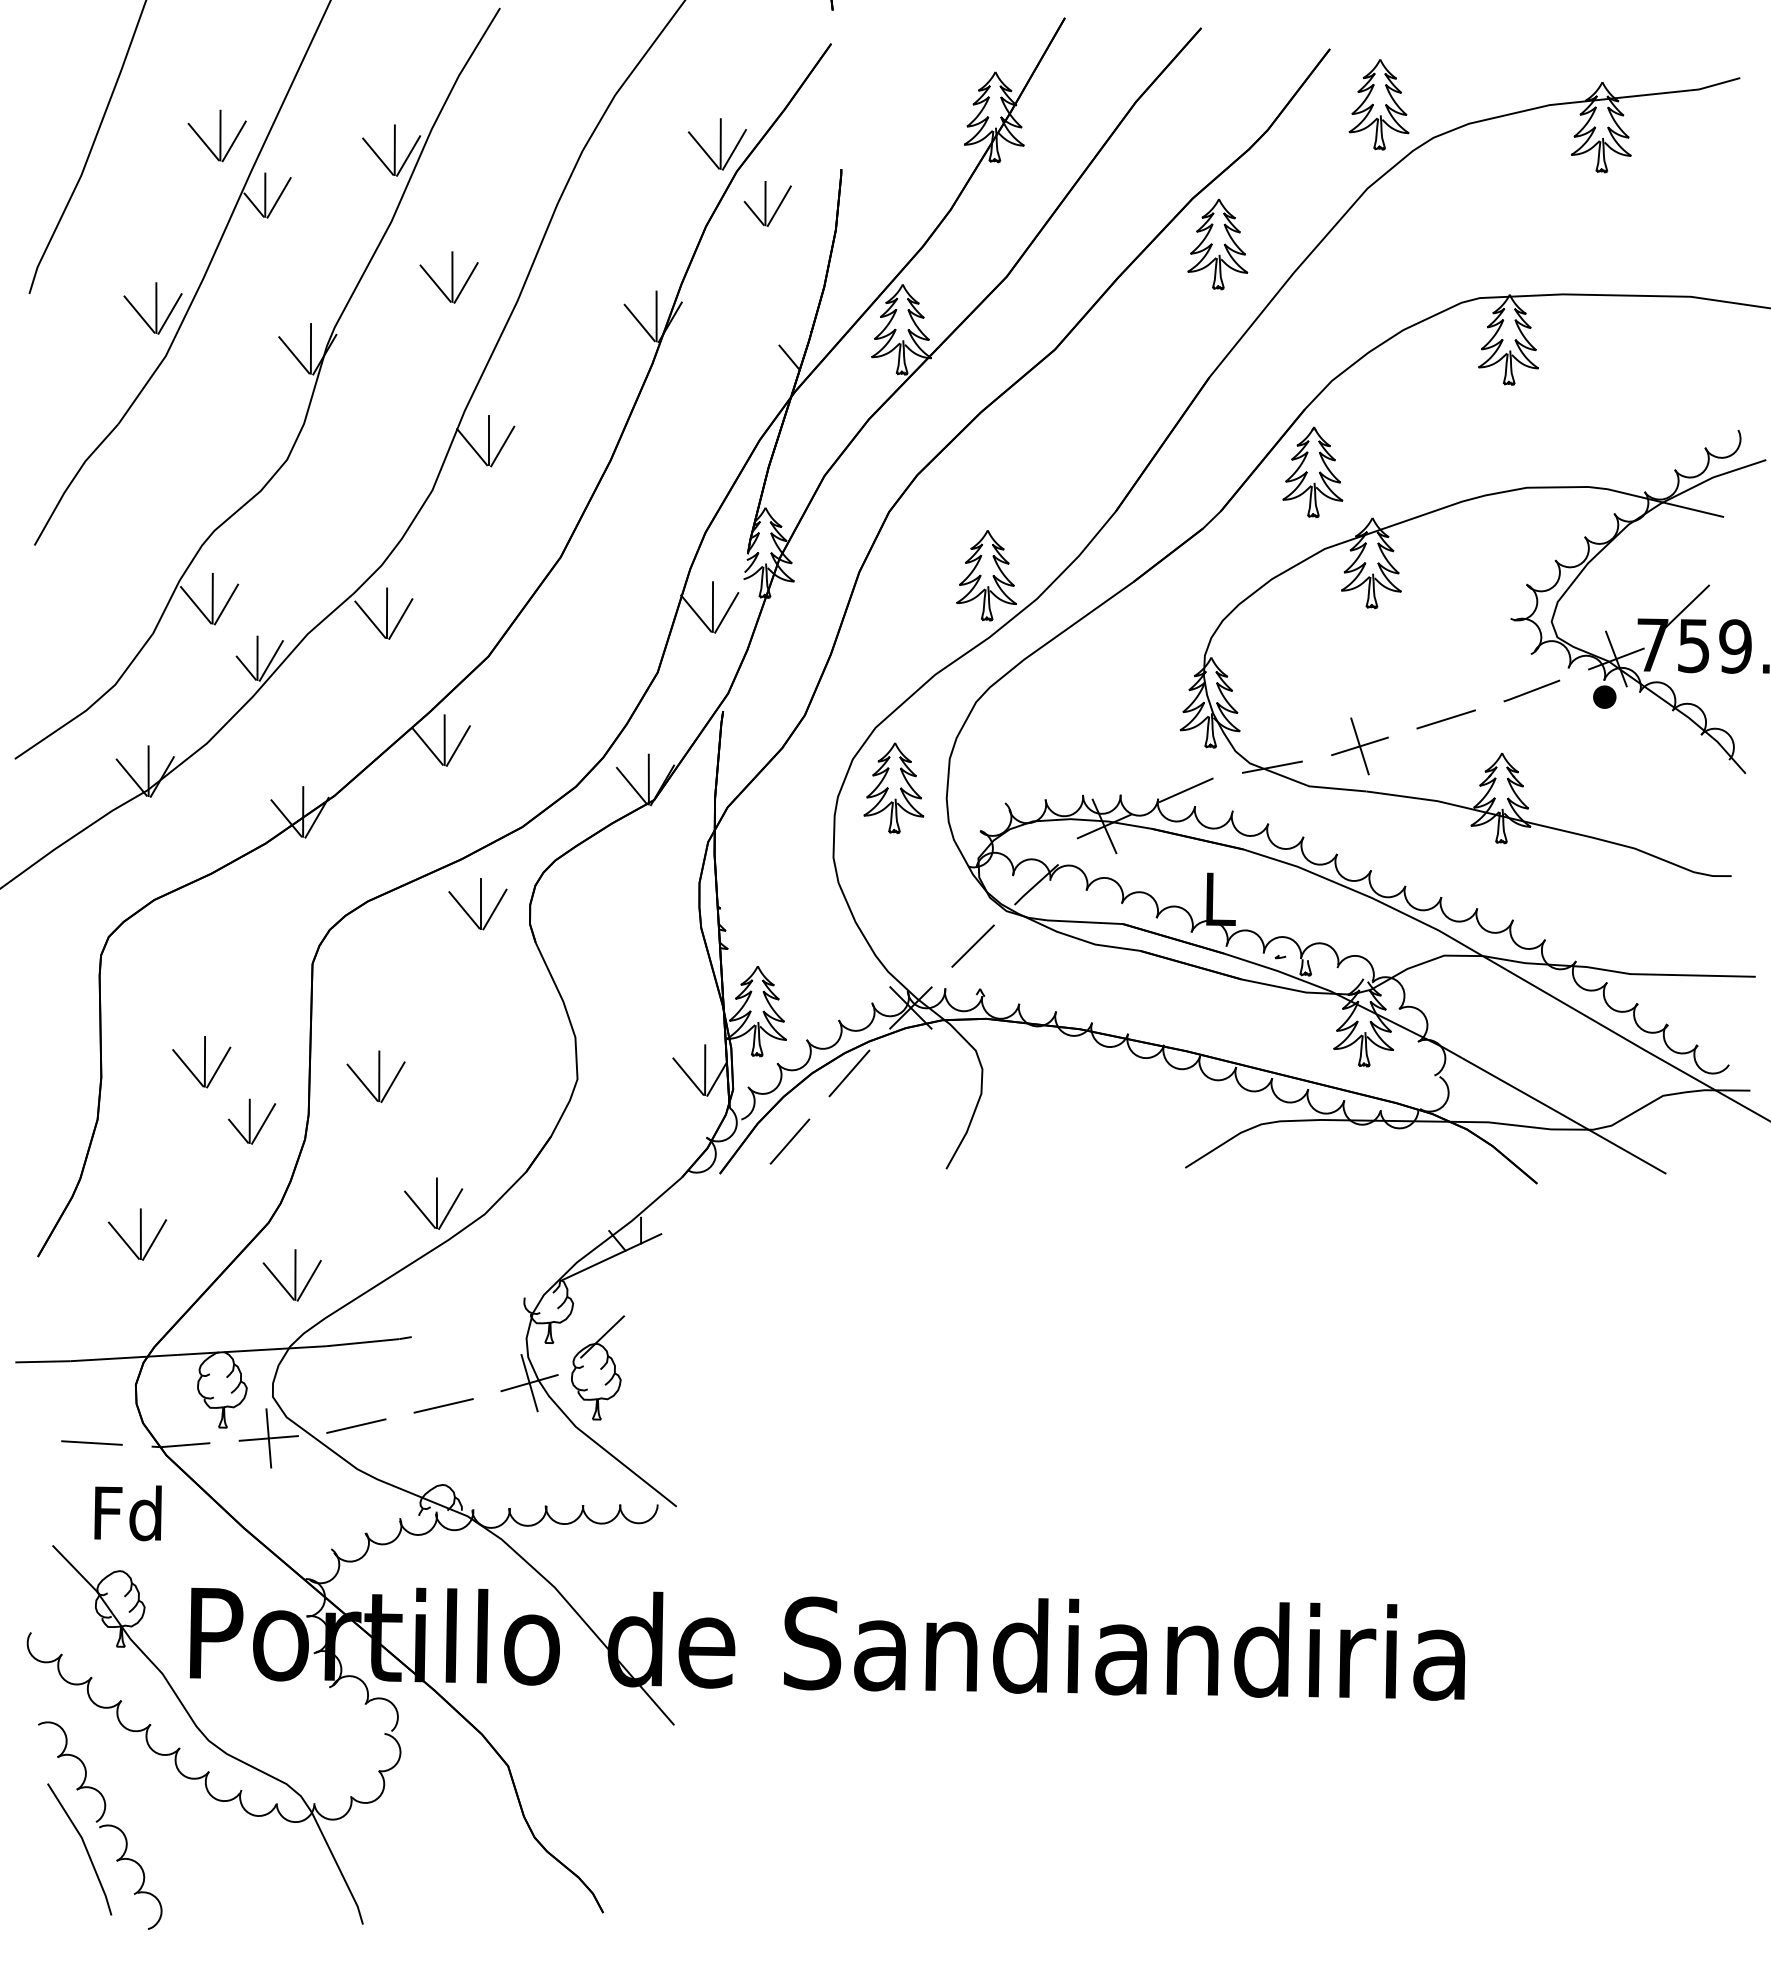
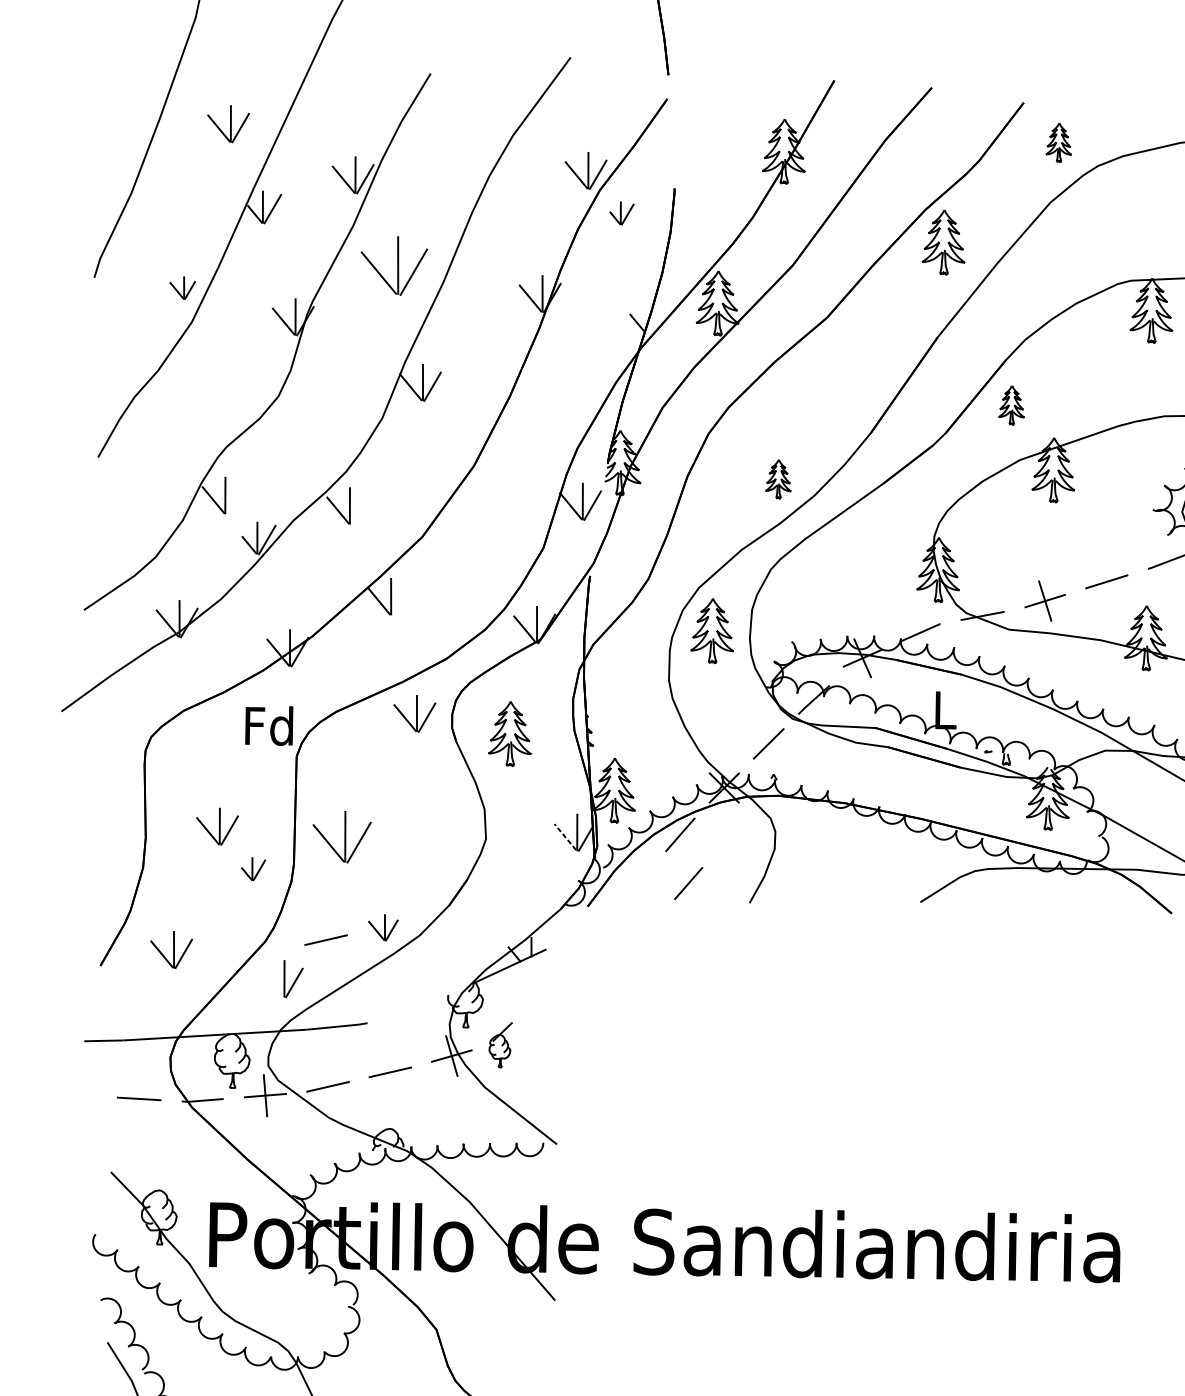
part: (1378, 104) -> (1058, 142), size x0.6
part: (216, 135) -> (228, 123), moved
part: (767, 203) -> (621, 213), size x0.7
part: (448, 277) -> (393, 266), size x1.6
part: (152, 308) -> (182, 288), size x0.6
part: (1312, 472) -> (1011, 405), size x0.6
part: (986, 575) -> (778, 478), size x0.6
line: (226, 604) -> (235, 499), removed
line: (400, 618) -> (359, 509), removed
line: (457, 745) -> (400, 600), removed
part: (610, 931) -> (509, 733), added
part: (375, 1076) -> (341, 836), size x1.4
line: (688, 1076) -> (565, 836), solid -> dashed
part: (252, 1121) -> (253, 869), size x0.7
line: (789, 1141) -> (688, 883), moved
part: (433, 1203) -> (383, 927), size x0.7
line: (353, 1220) -> (325, 939), added
line: (278, 1281) -> (272, 983), removed
part: (597, 1367) -> (500, 1044), size x0.6
text: (127, 1513) -> (268, 726), moved

